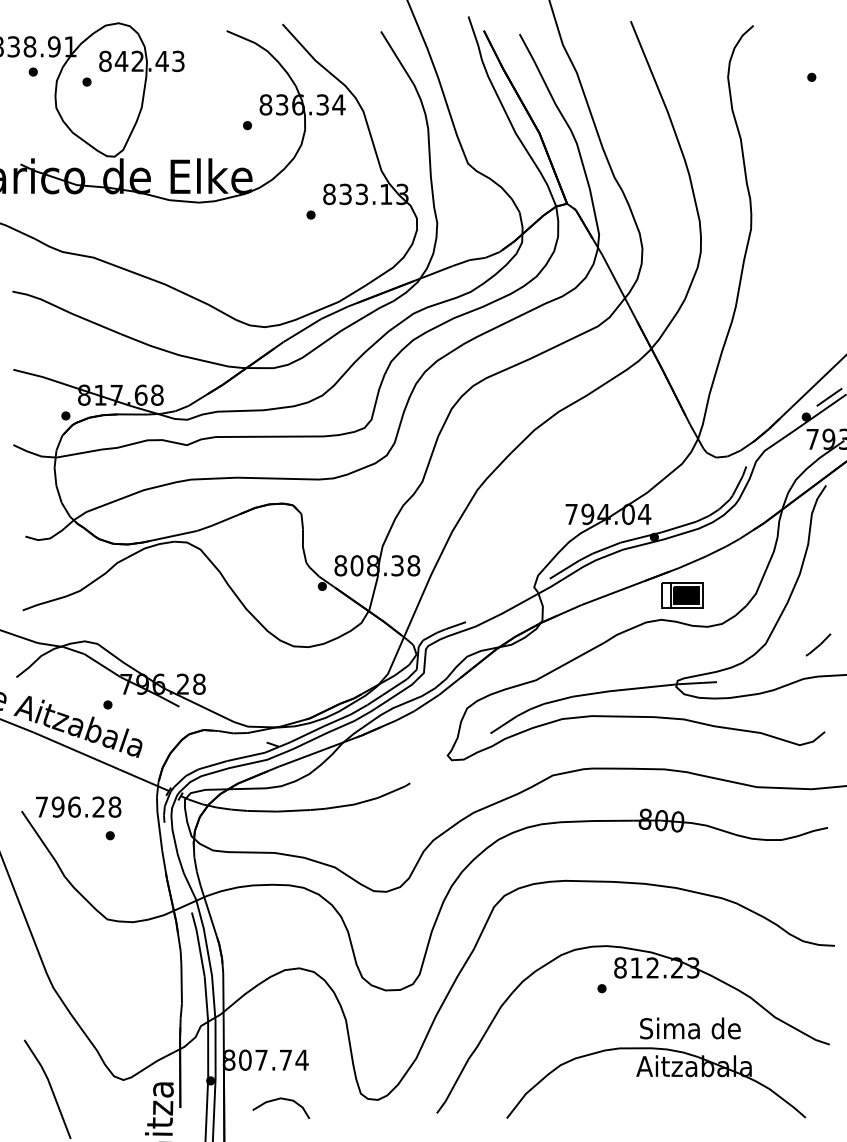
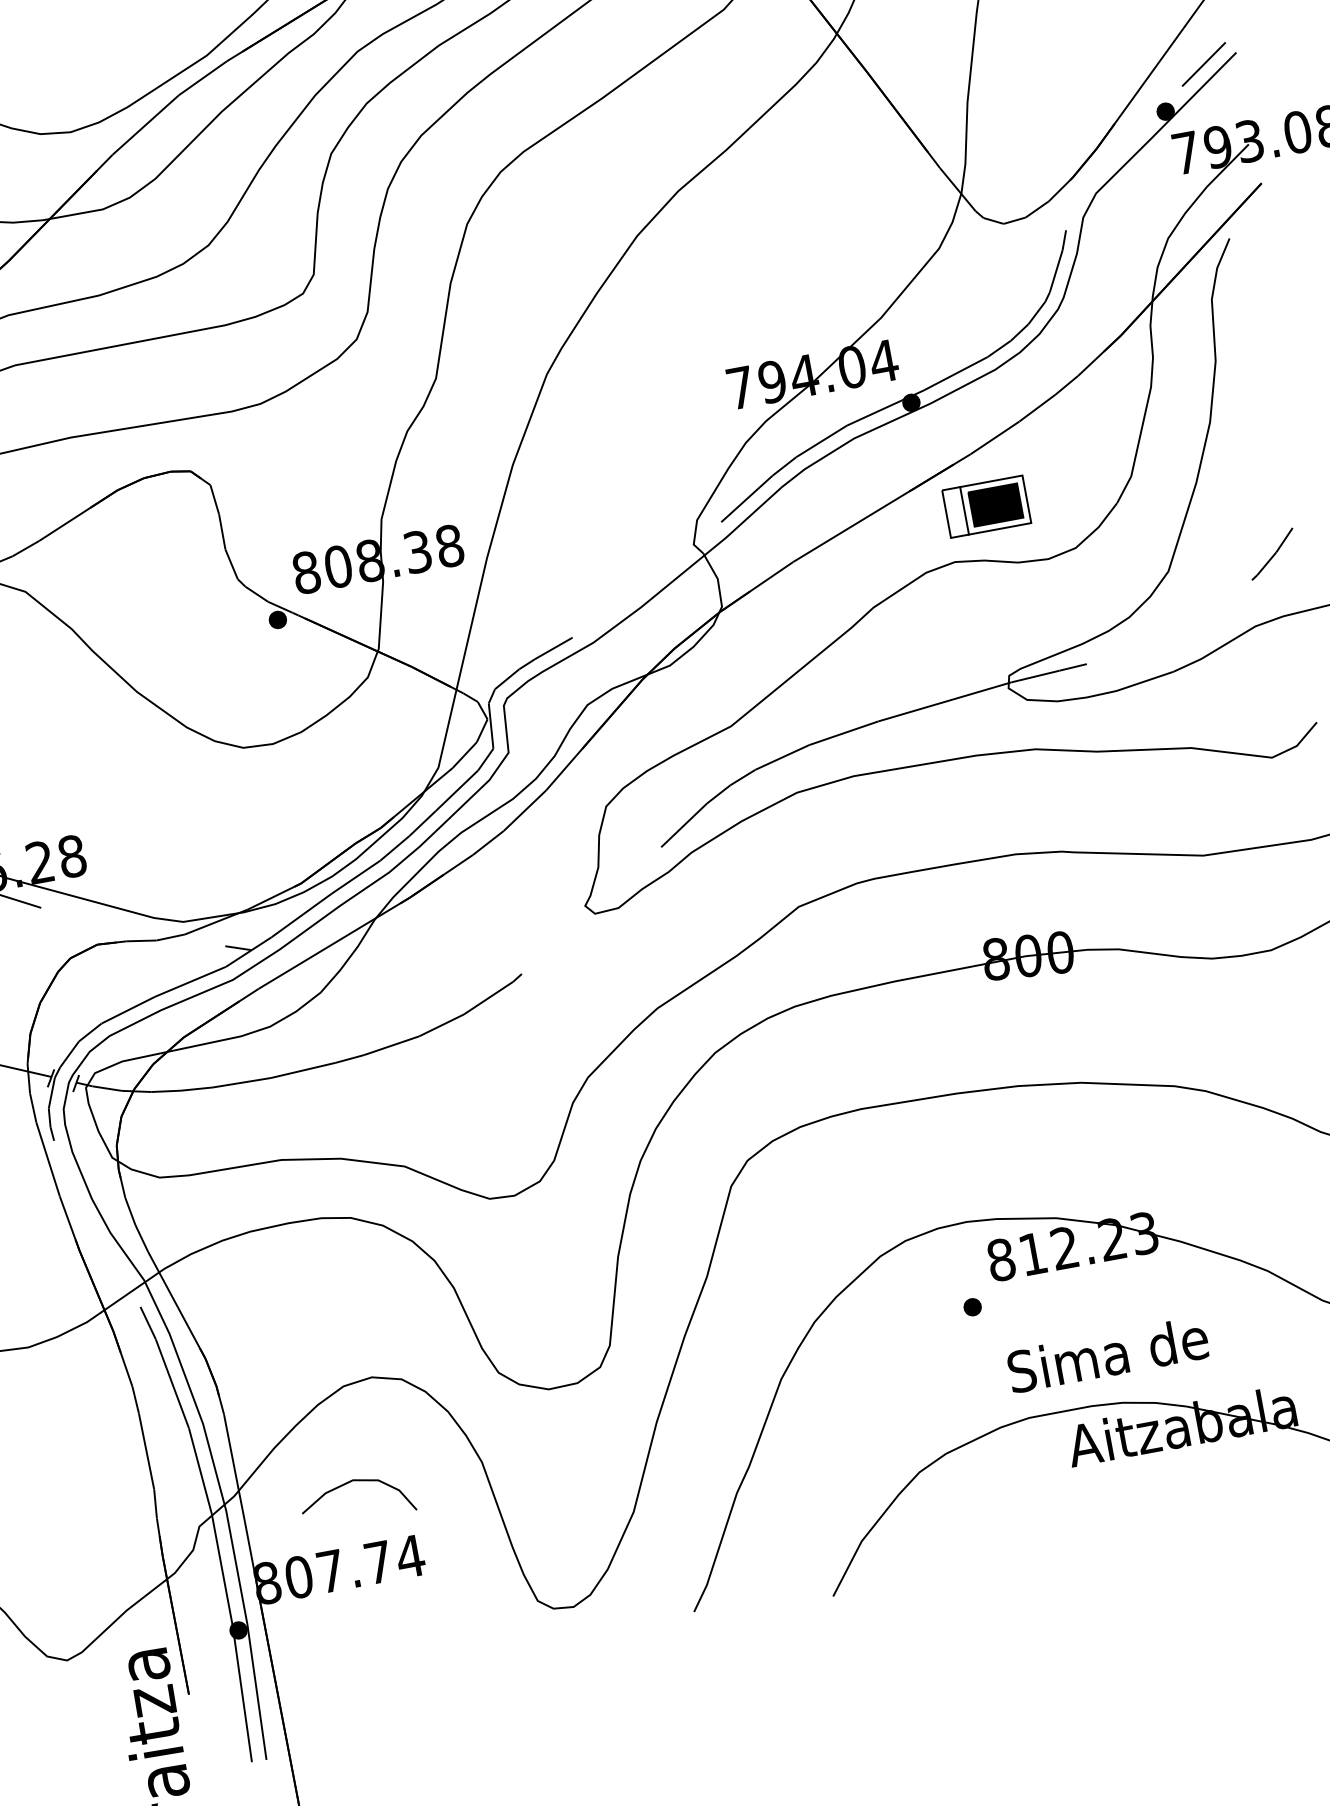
text: (690, 1028) -> (1108, 1354), moved
curve: (277, 1100) -> (347, 1485), moved

